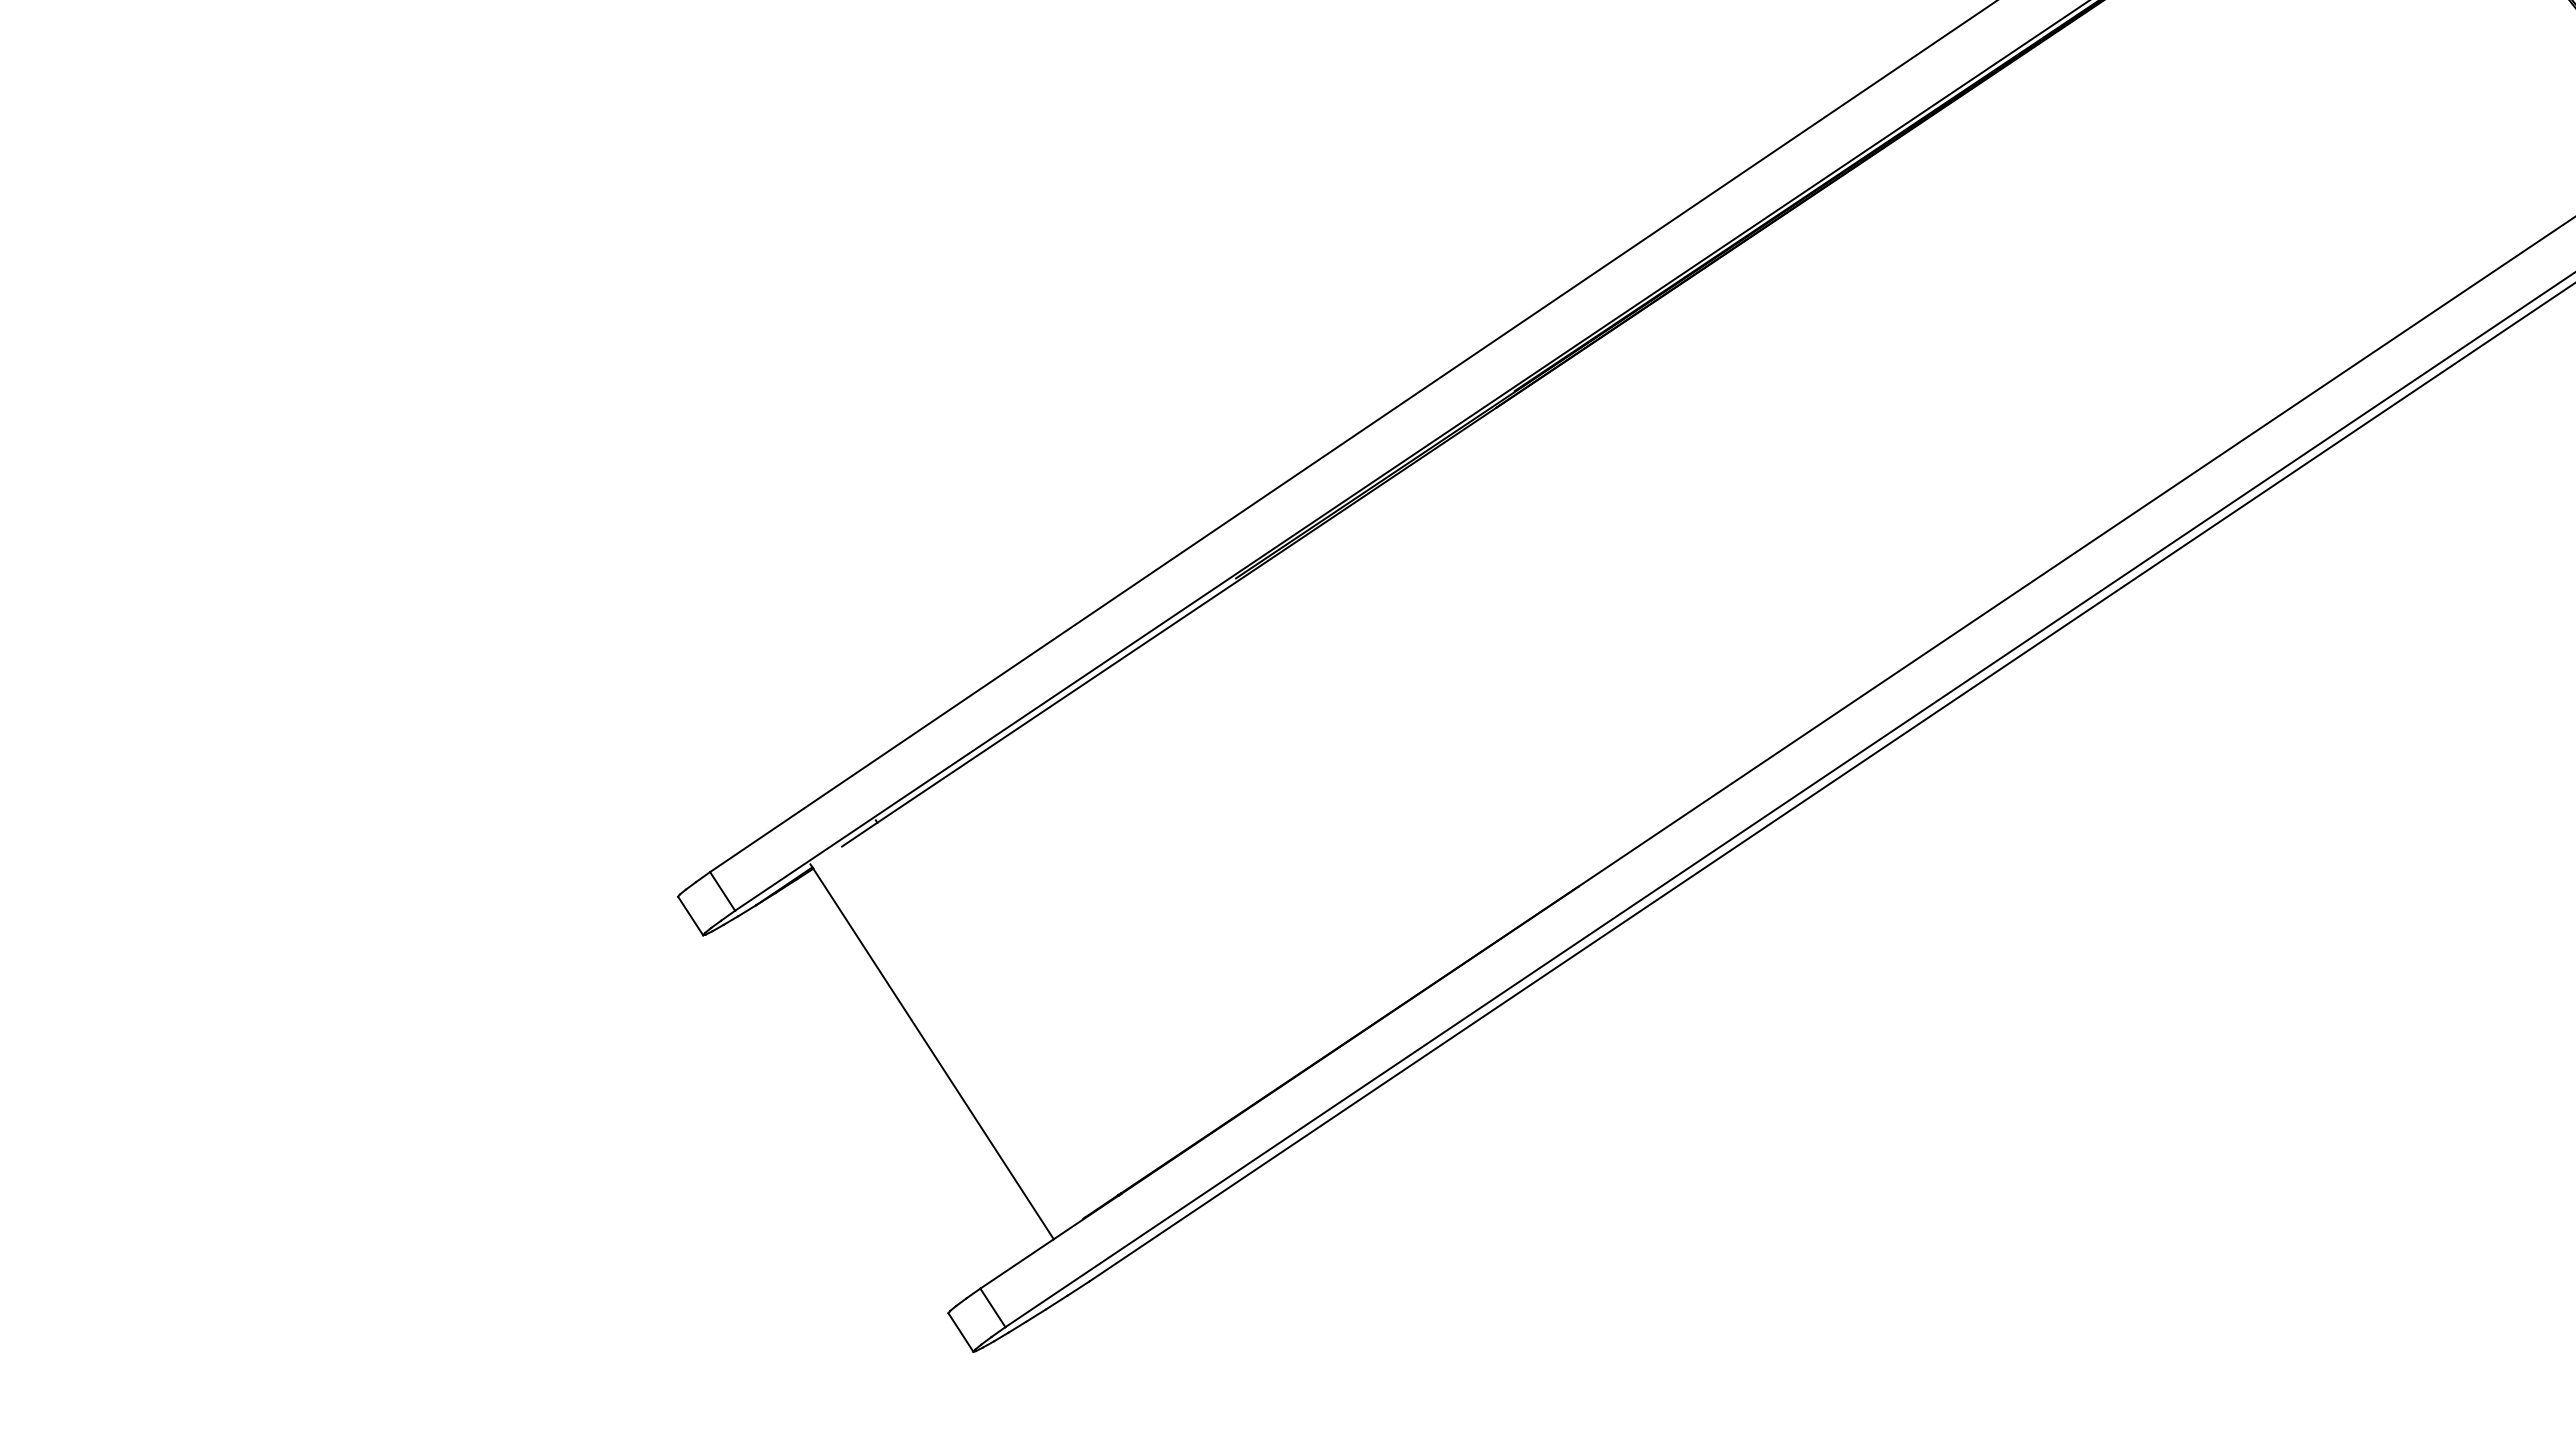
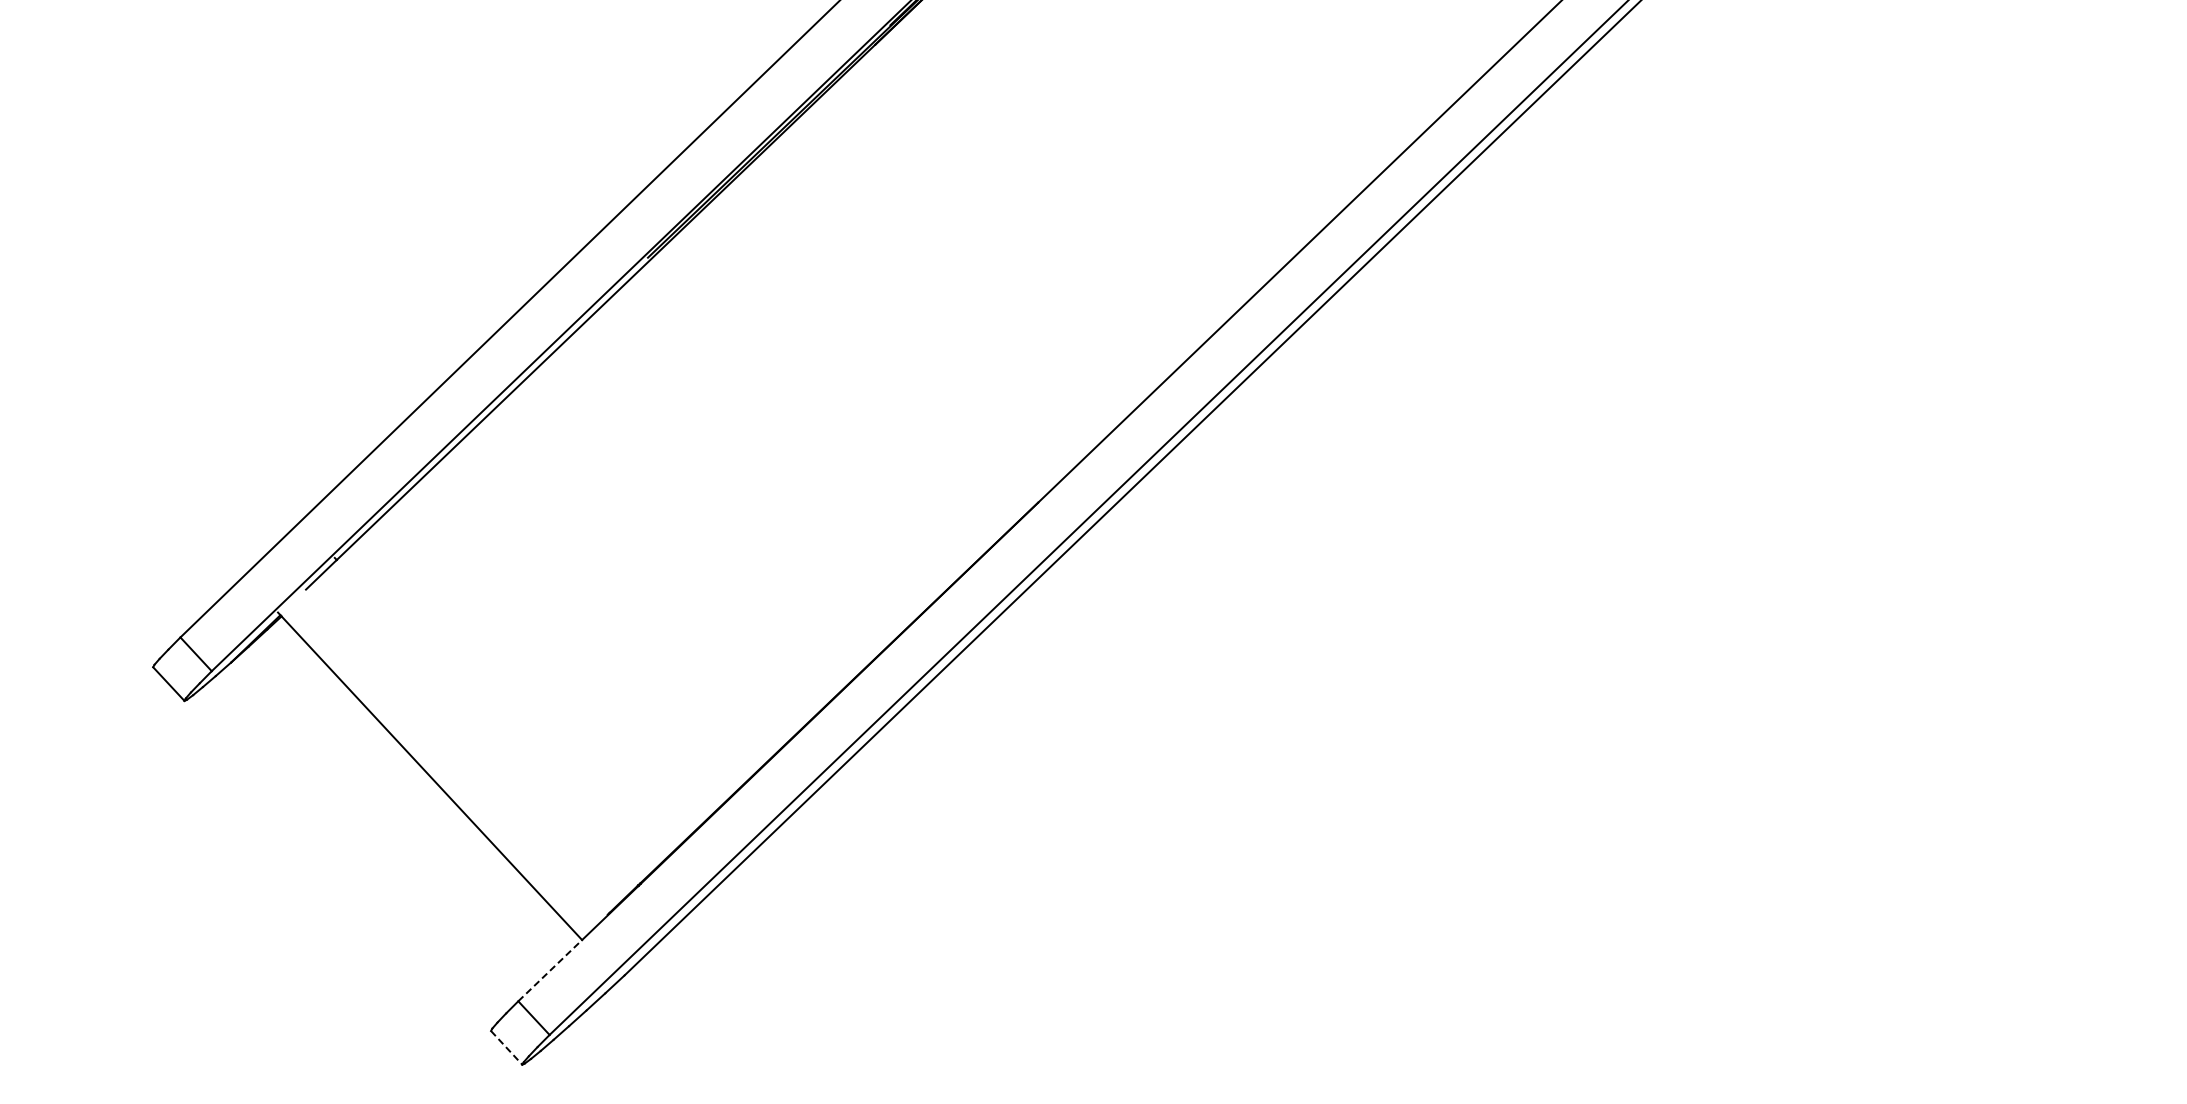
line: (1017, 1263) -> (550, 970), solid -> dashed
line: (961, 1332) -> (507, 1047), solid -> dashed

